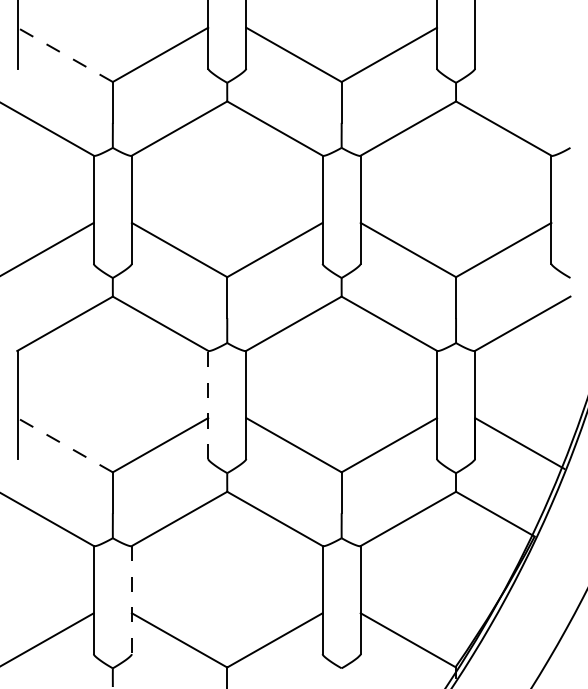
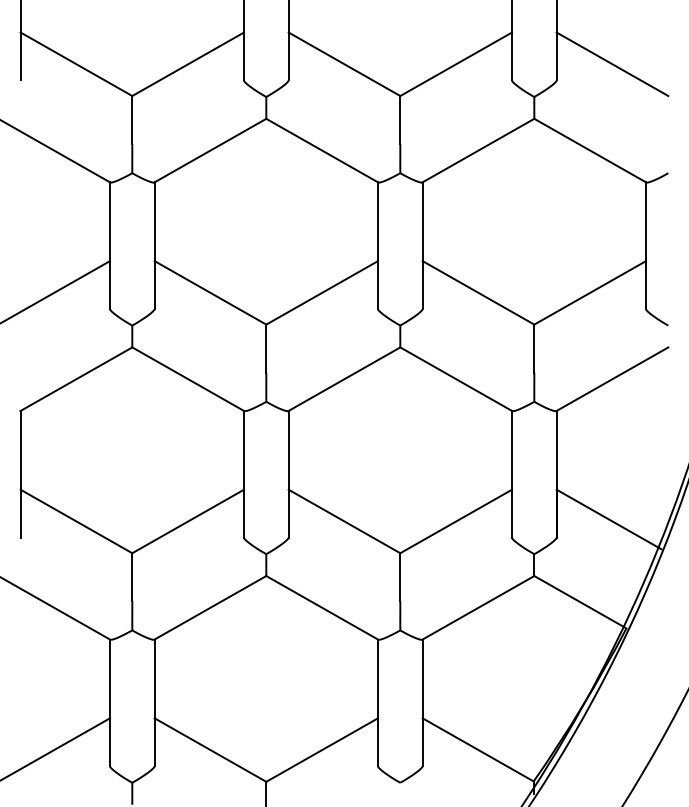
line: (65, 54) -> (76, 63), dashed -> solid
line: (522, 54) -> (612, 63), added
line: (208, 404) -> (244, 473), dashed -> solid
line: (65, 445) -> (76, 521), dashed -> solid
line: (131, 600) -> (154, 703), dashed -> solid

